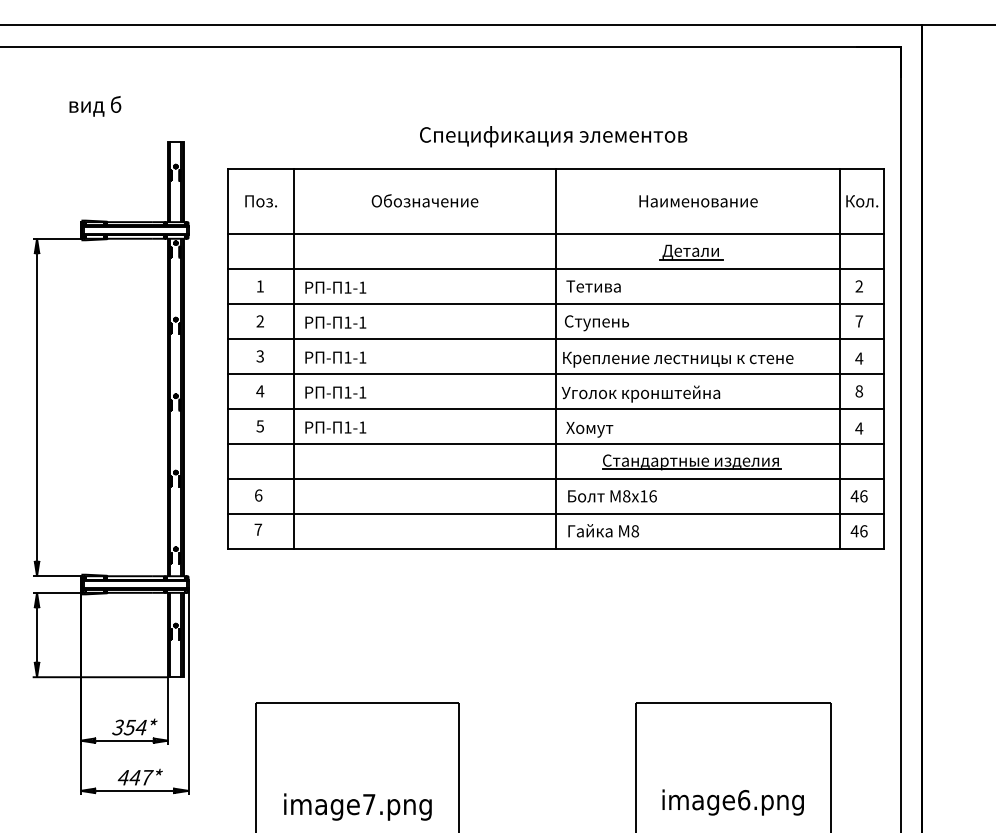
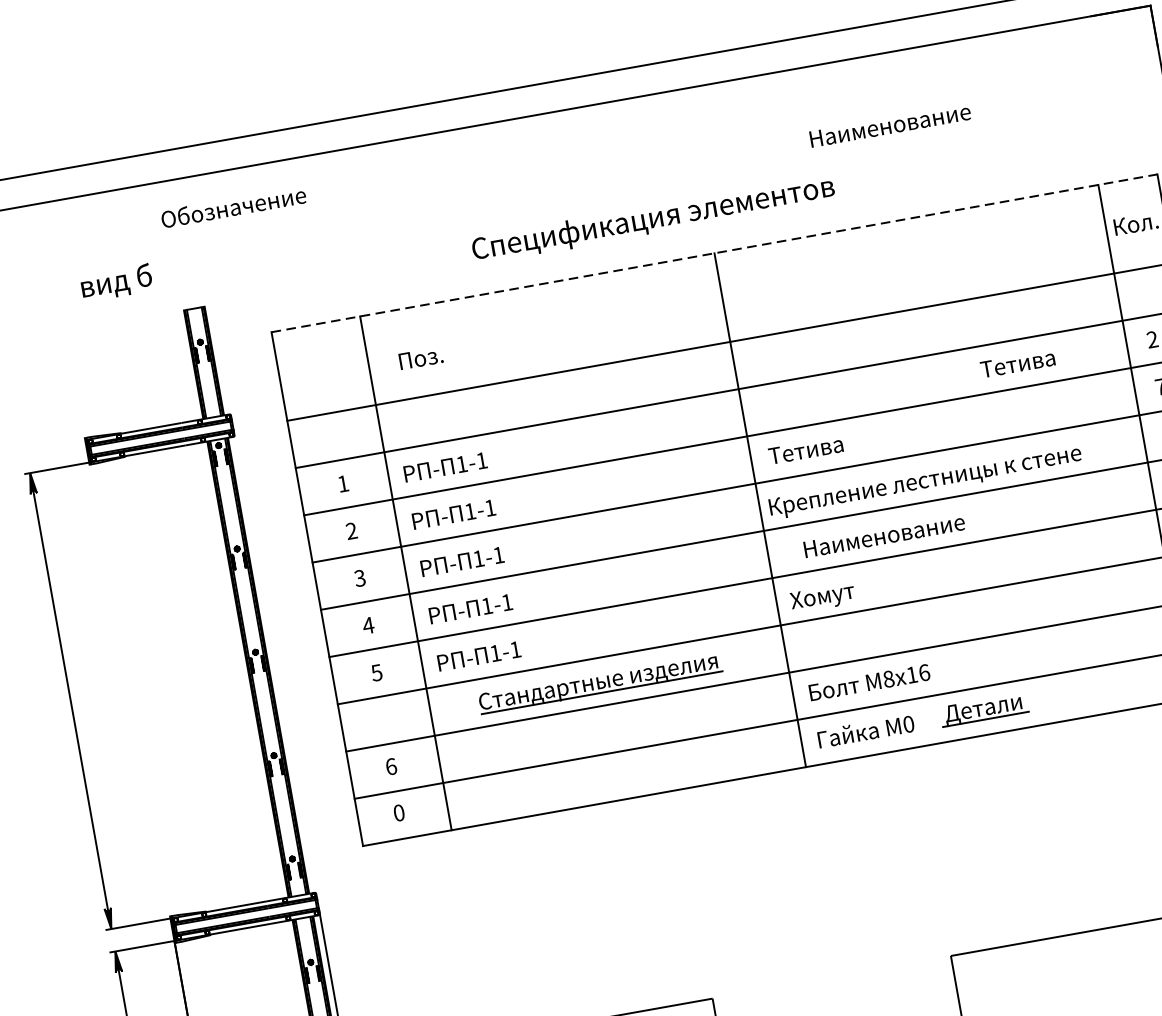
text: (95, 106) -> (116, 283), moved
text: (553, 136) -> (653, 219), moved
line: (556, 168) -> (715, 253), solid -> dashed
text: (424, 200) -> (232, 206), moved
text: (260, 201) -> (420, 358), moved
text: (698, 201) -> (890, 125), moved
part: (691, 252) -> (984, 709), moved
text: (593, 286) -> (1017, 363), moved
text: (596, 323) -> (806, 452), Ступень -> Тетива
text: (640, 393) -> (882, 536), Уголок кронштейна -> Наименование
part: (691, 462) -> (599, 683), moved
text: (258, 529) -> (399, 812), 7 -> 0
text: (635, 531) -> (909, 724), 8 -> 0

